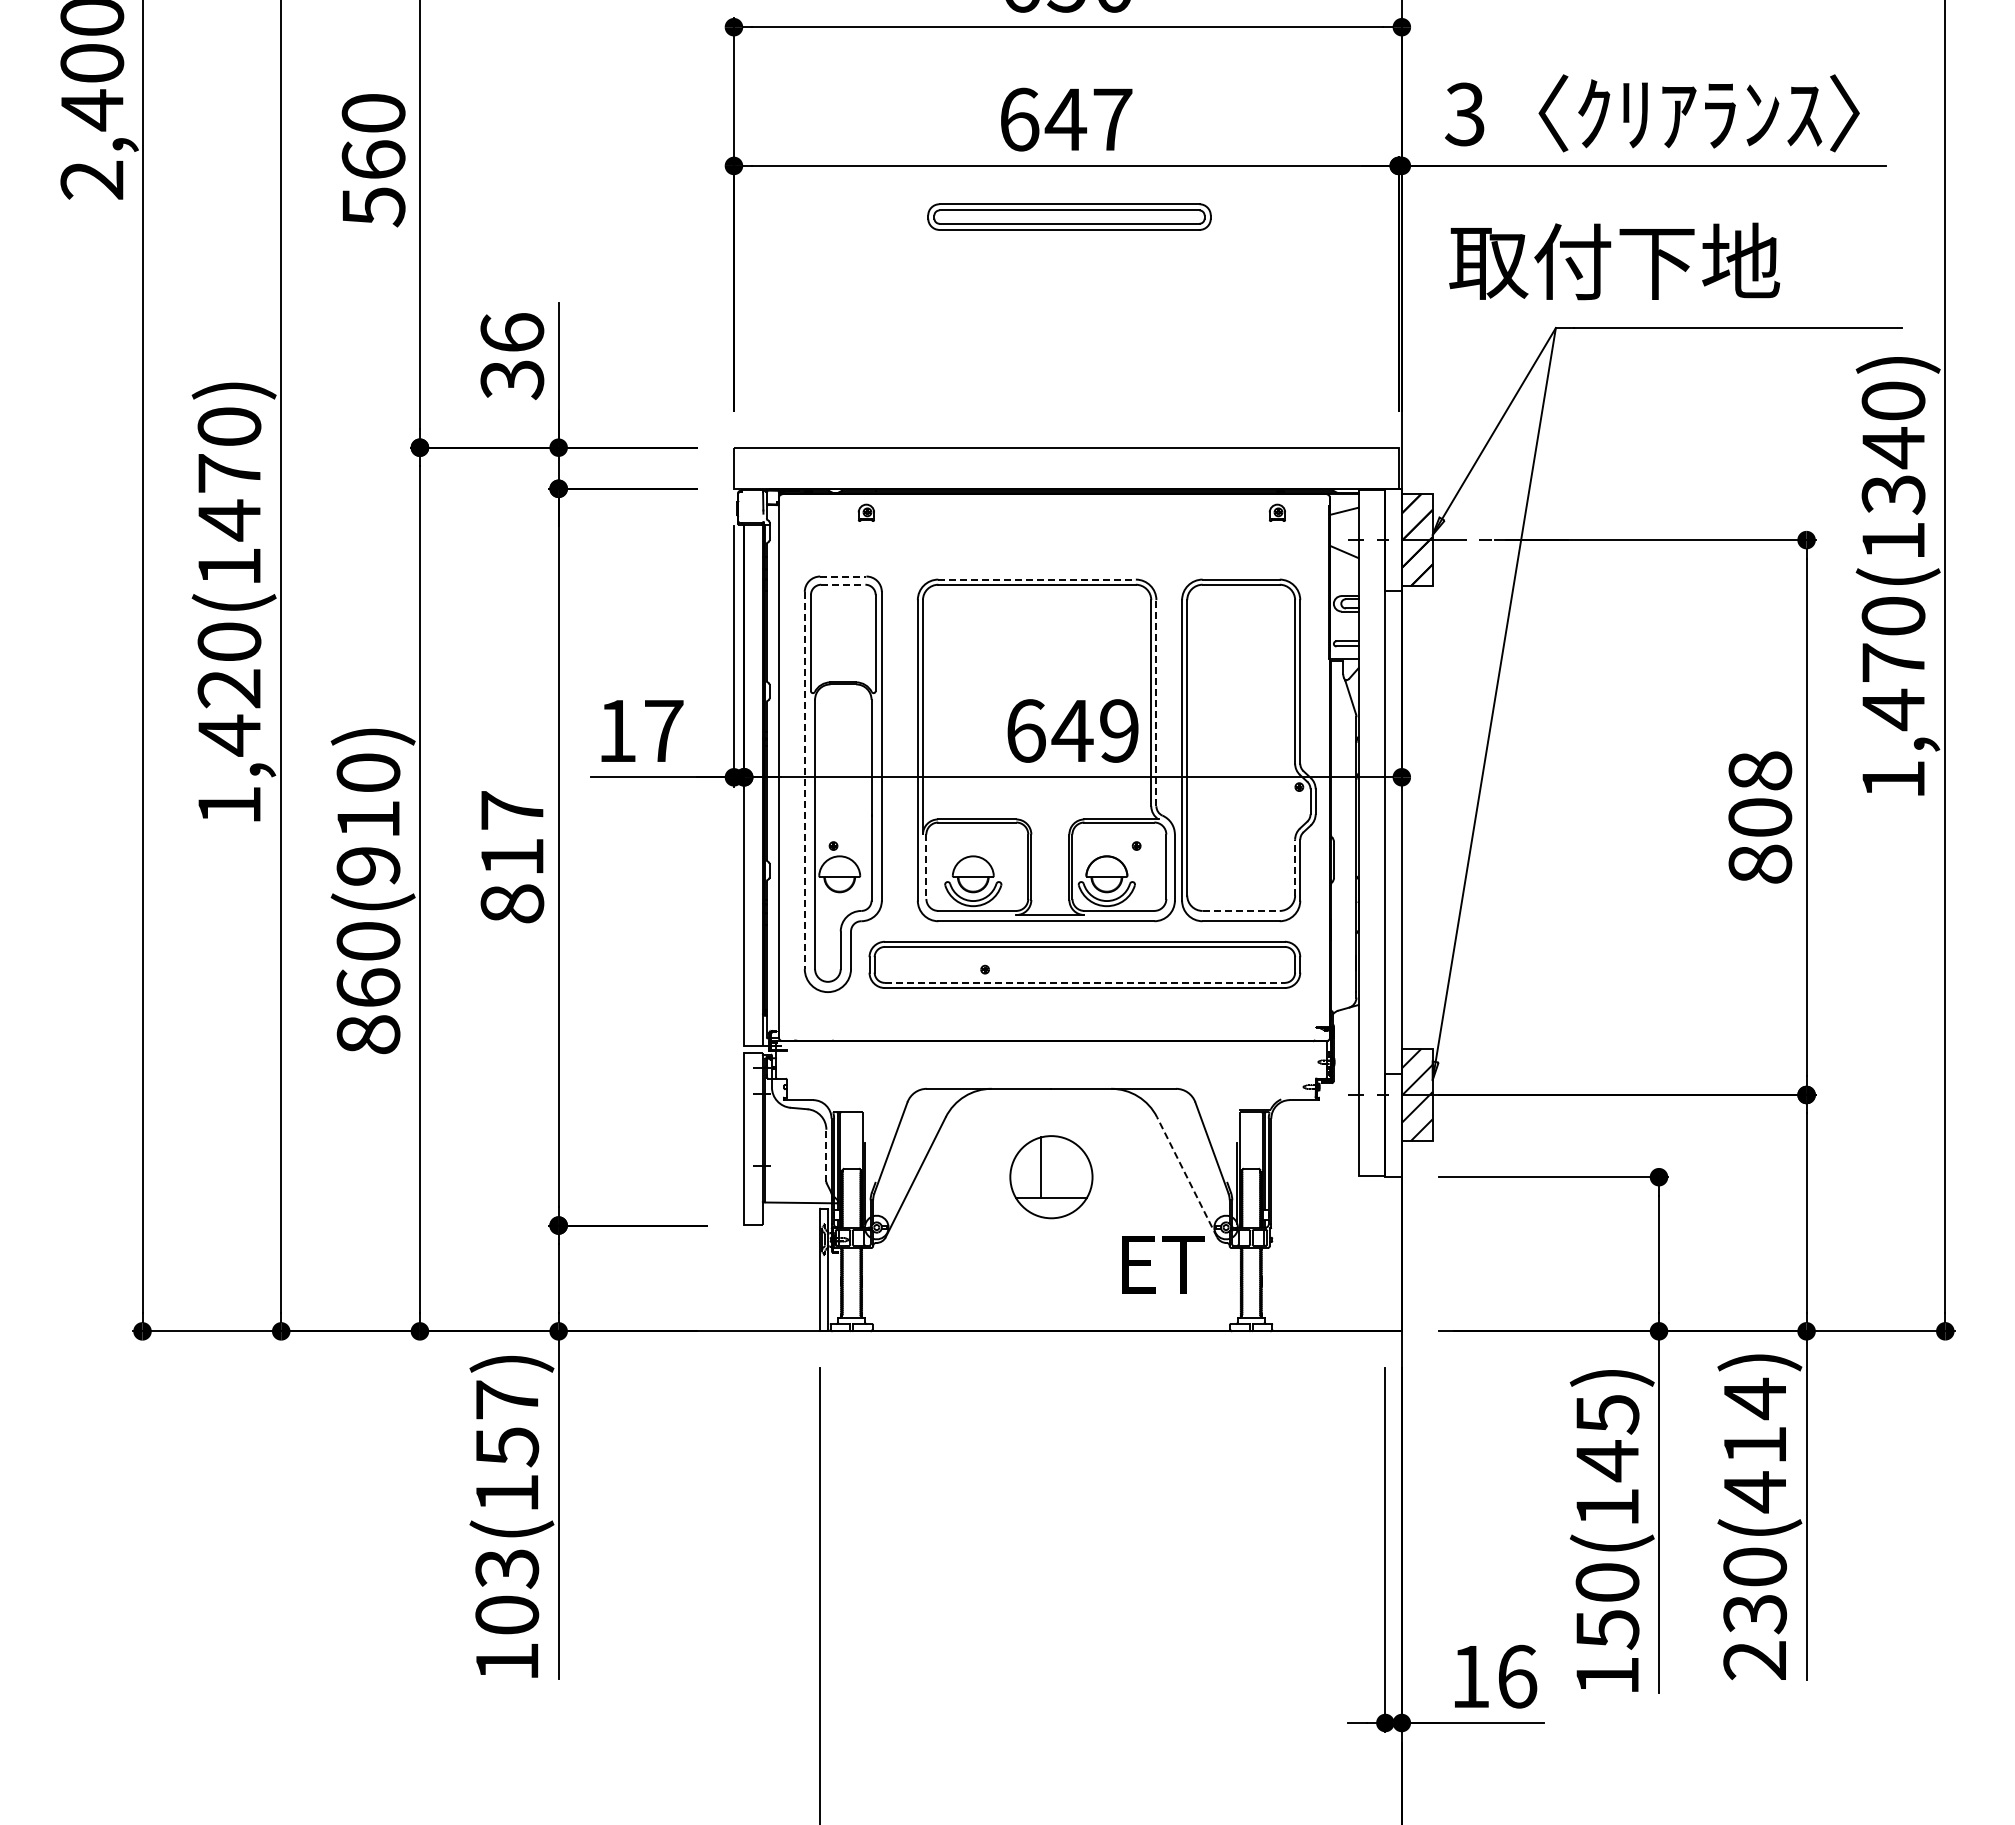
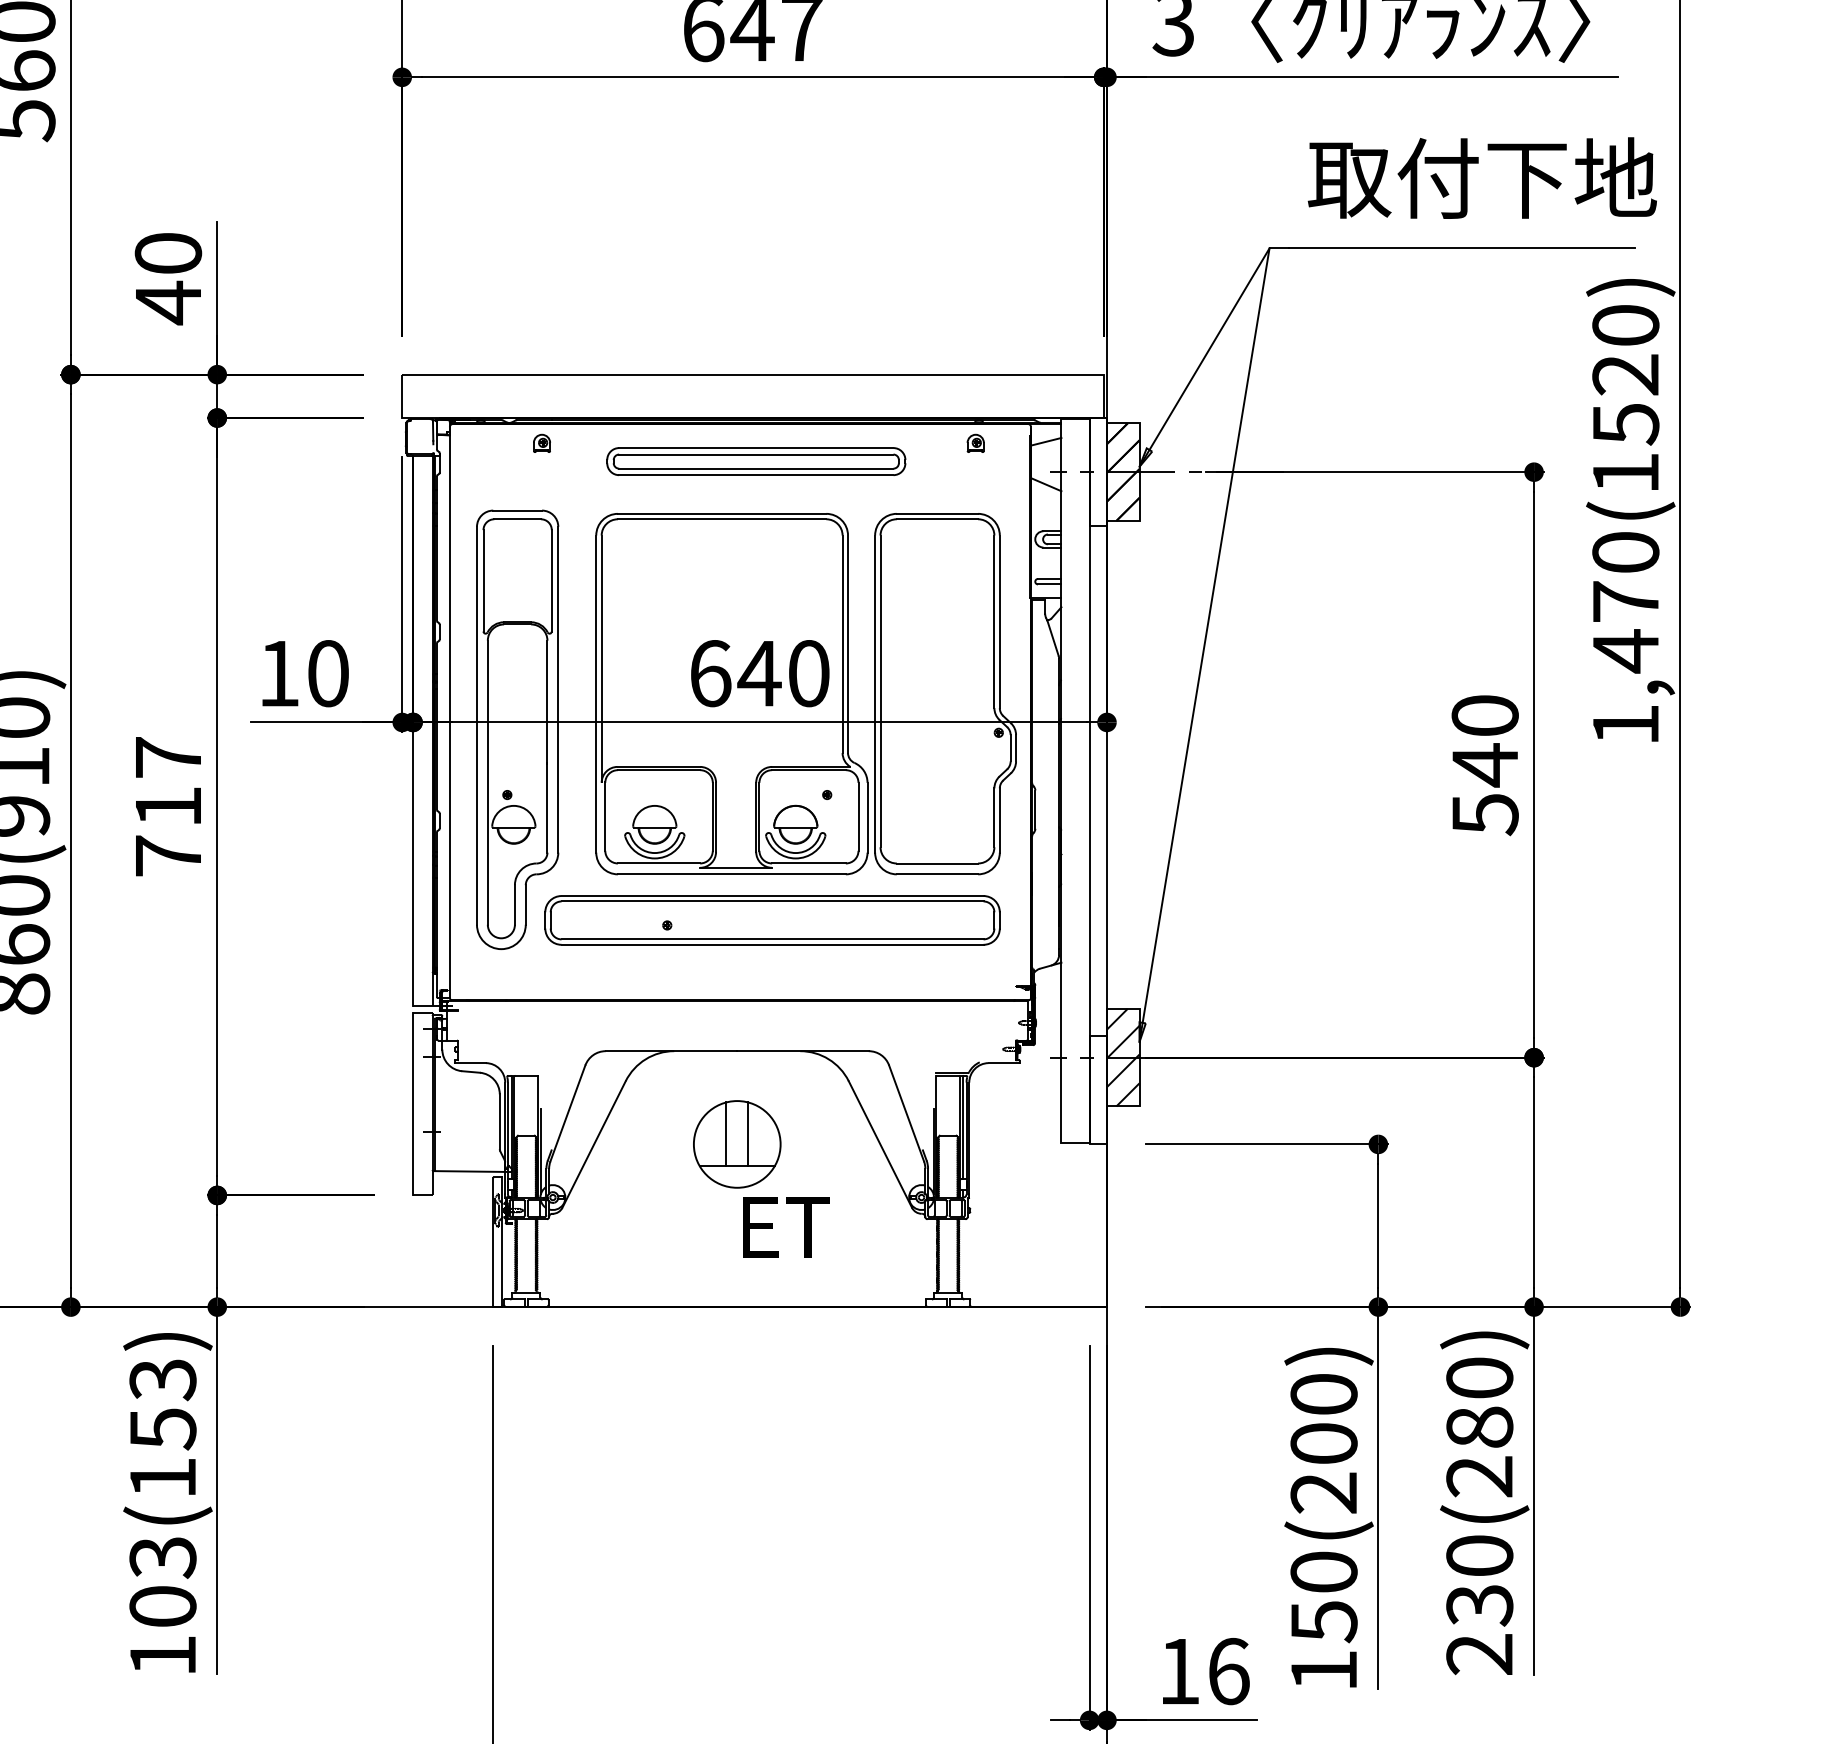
part: (1069, 216) -> (756, 460), moved
text: (1614, 261) -> (1482, 178), moved
text: (512, 357) -> (168, 279), 36 -> 40
text: (1893, 471) -> (1625, 399), 1,470(1340) -> 1,470(1520)
line: (843, 576) -> (517, 510), dashed -> solid
line: (1037, 579) -> (722, 513), dashed -> solid
line: (843, 584) -> (517, 519), dashed -> solid
line: (1156, 702) -> (848, 643), dashed -> solid
text: (664, 730) -> (328, 673), 17 -> 10
text: (1119, 730) -> (809, 673), 649 -> 640
line: (804, 780) -> (476, 725), dashed -> solid
text: (1760, 817) -> (1485, 764), 808 -> 540
line: (926, 867) -> (605, 817), dashed -> solid
line: (1295, 867) -> (994, 817), dashed -> solid
text: (512, 903) -> (168, 855), 817 -> 717
line: (1241, 910) -> (937, 863), dashed -> solid
line: (1084, 982) -> (772, 938), dashed -> solid
line: (826, 1155) -> (499, 1121), dashed -> solid
line: (1061, 1167) -> (747, 1134), added
line: (1186, 1176) -> (879, 1143), dashed -> solid
text: (1163, 1264) -> (786, 1227), moved
text: (507, 1400) -> (163, 1380), 103(157) -> 103(153)
text: (1755, 1445) -> (1480, 1427), 230(414) -> 230(280)
text: (1607, 1460) -> (1324, 1443), 150(145) -> 150(200)

